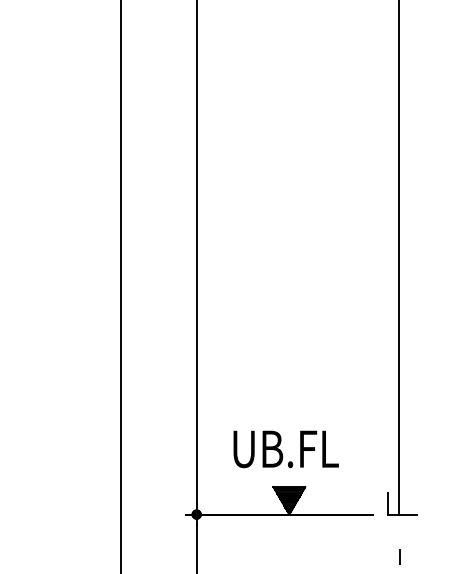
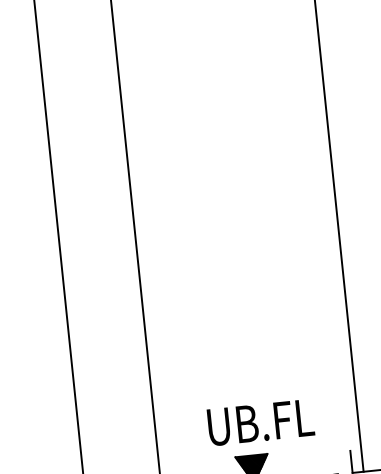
text: (285, 449) -> (260, 422), moved

